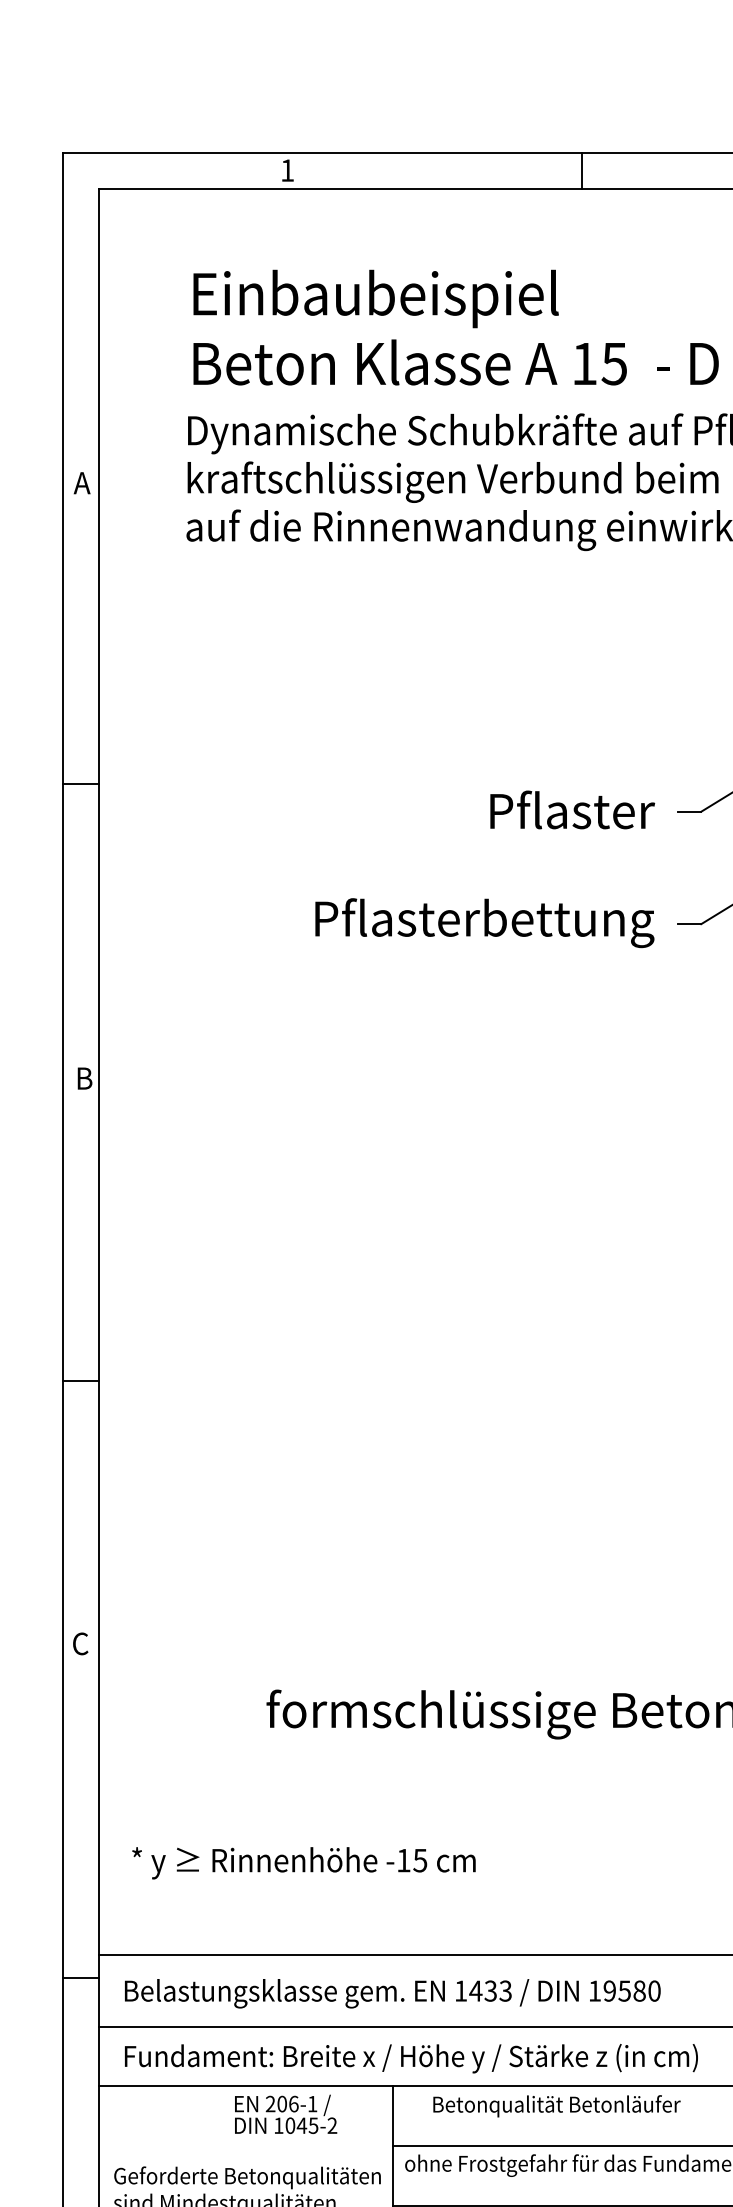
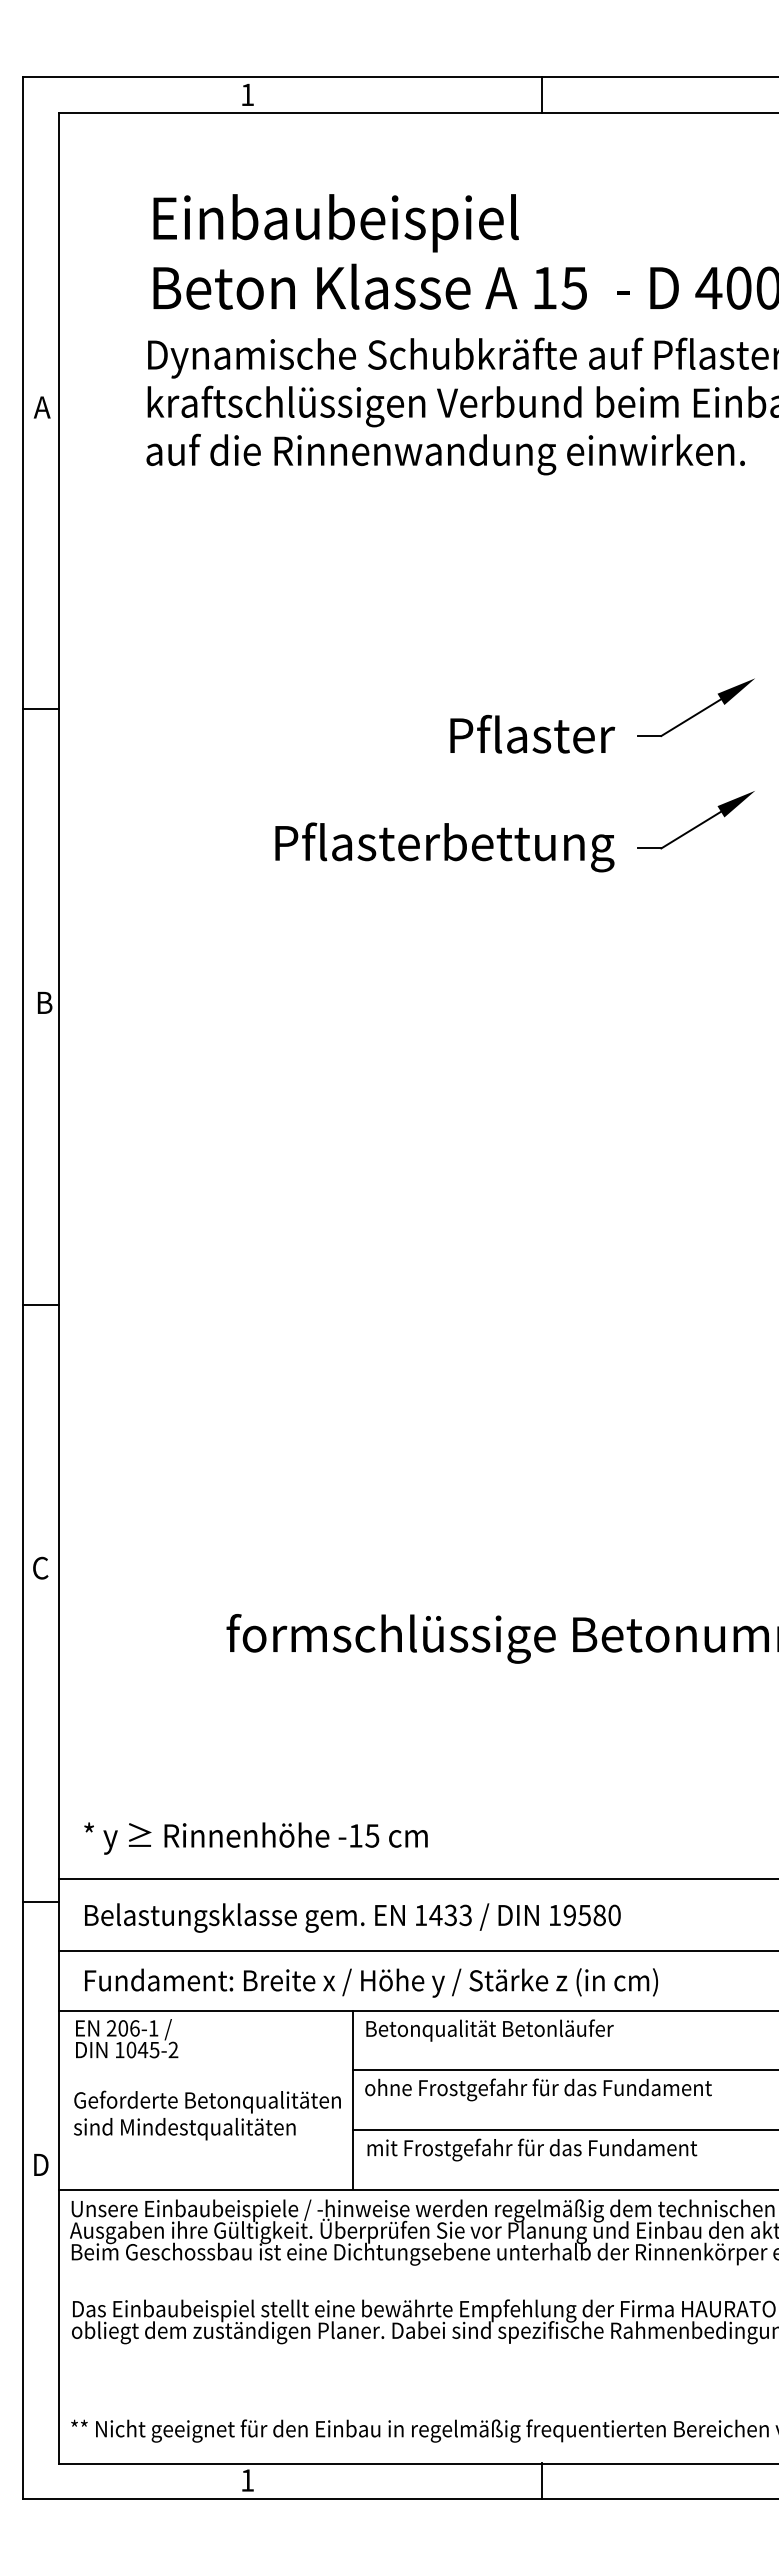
text: (303, 1863) -> (255, 1838), moved
text: (556, 2106) -> (489, 2030), moved
text: (286, 2114) -> (127, 2038), moved

